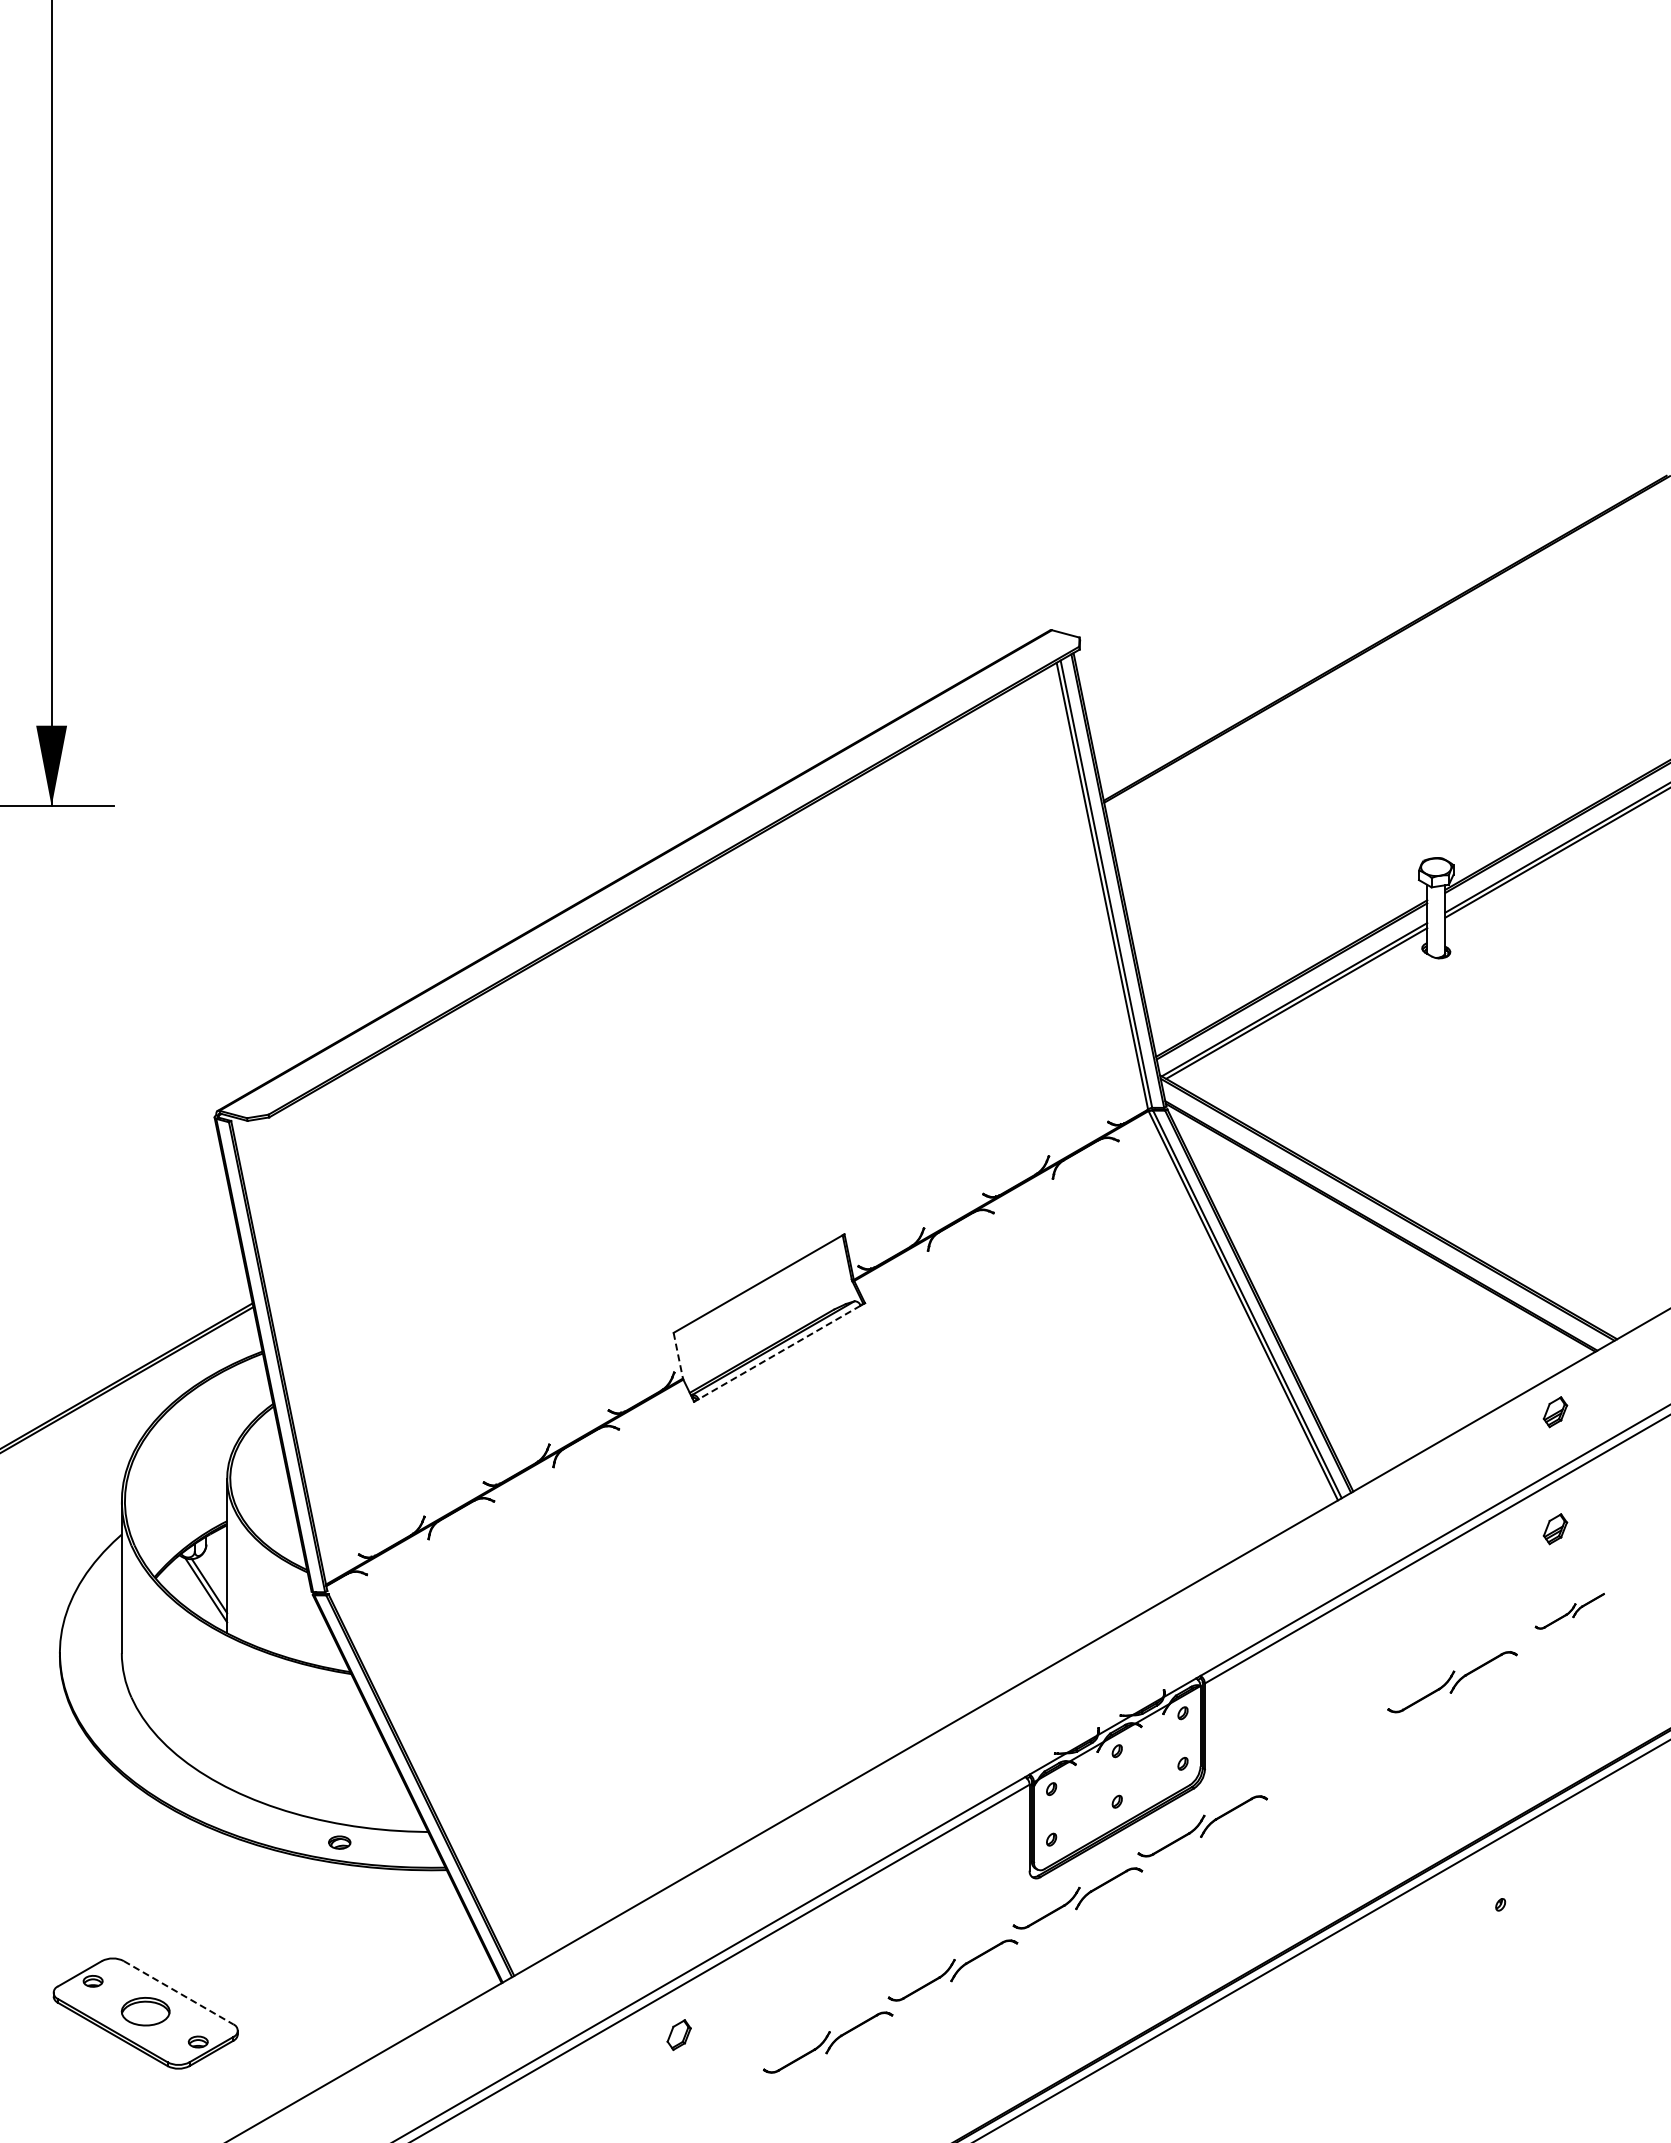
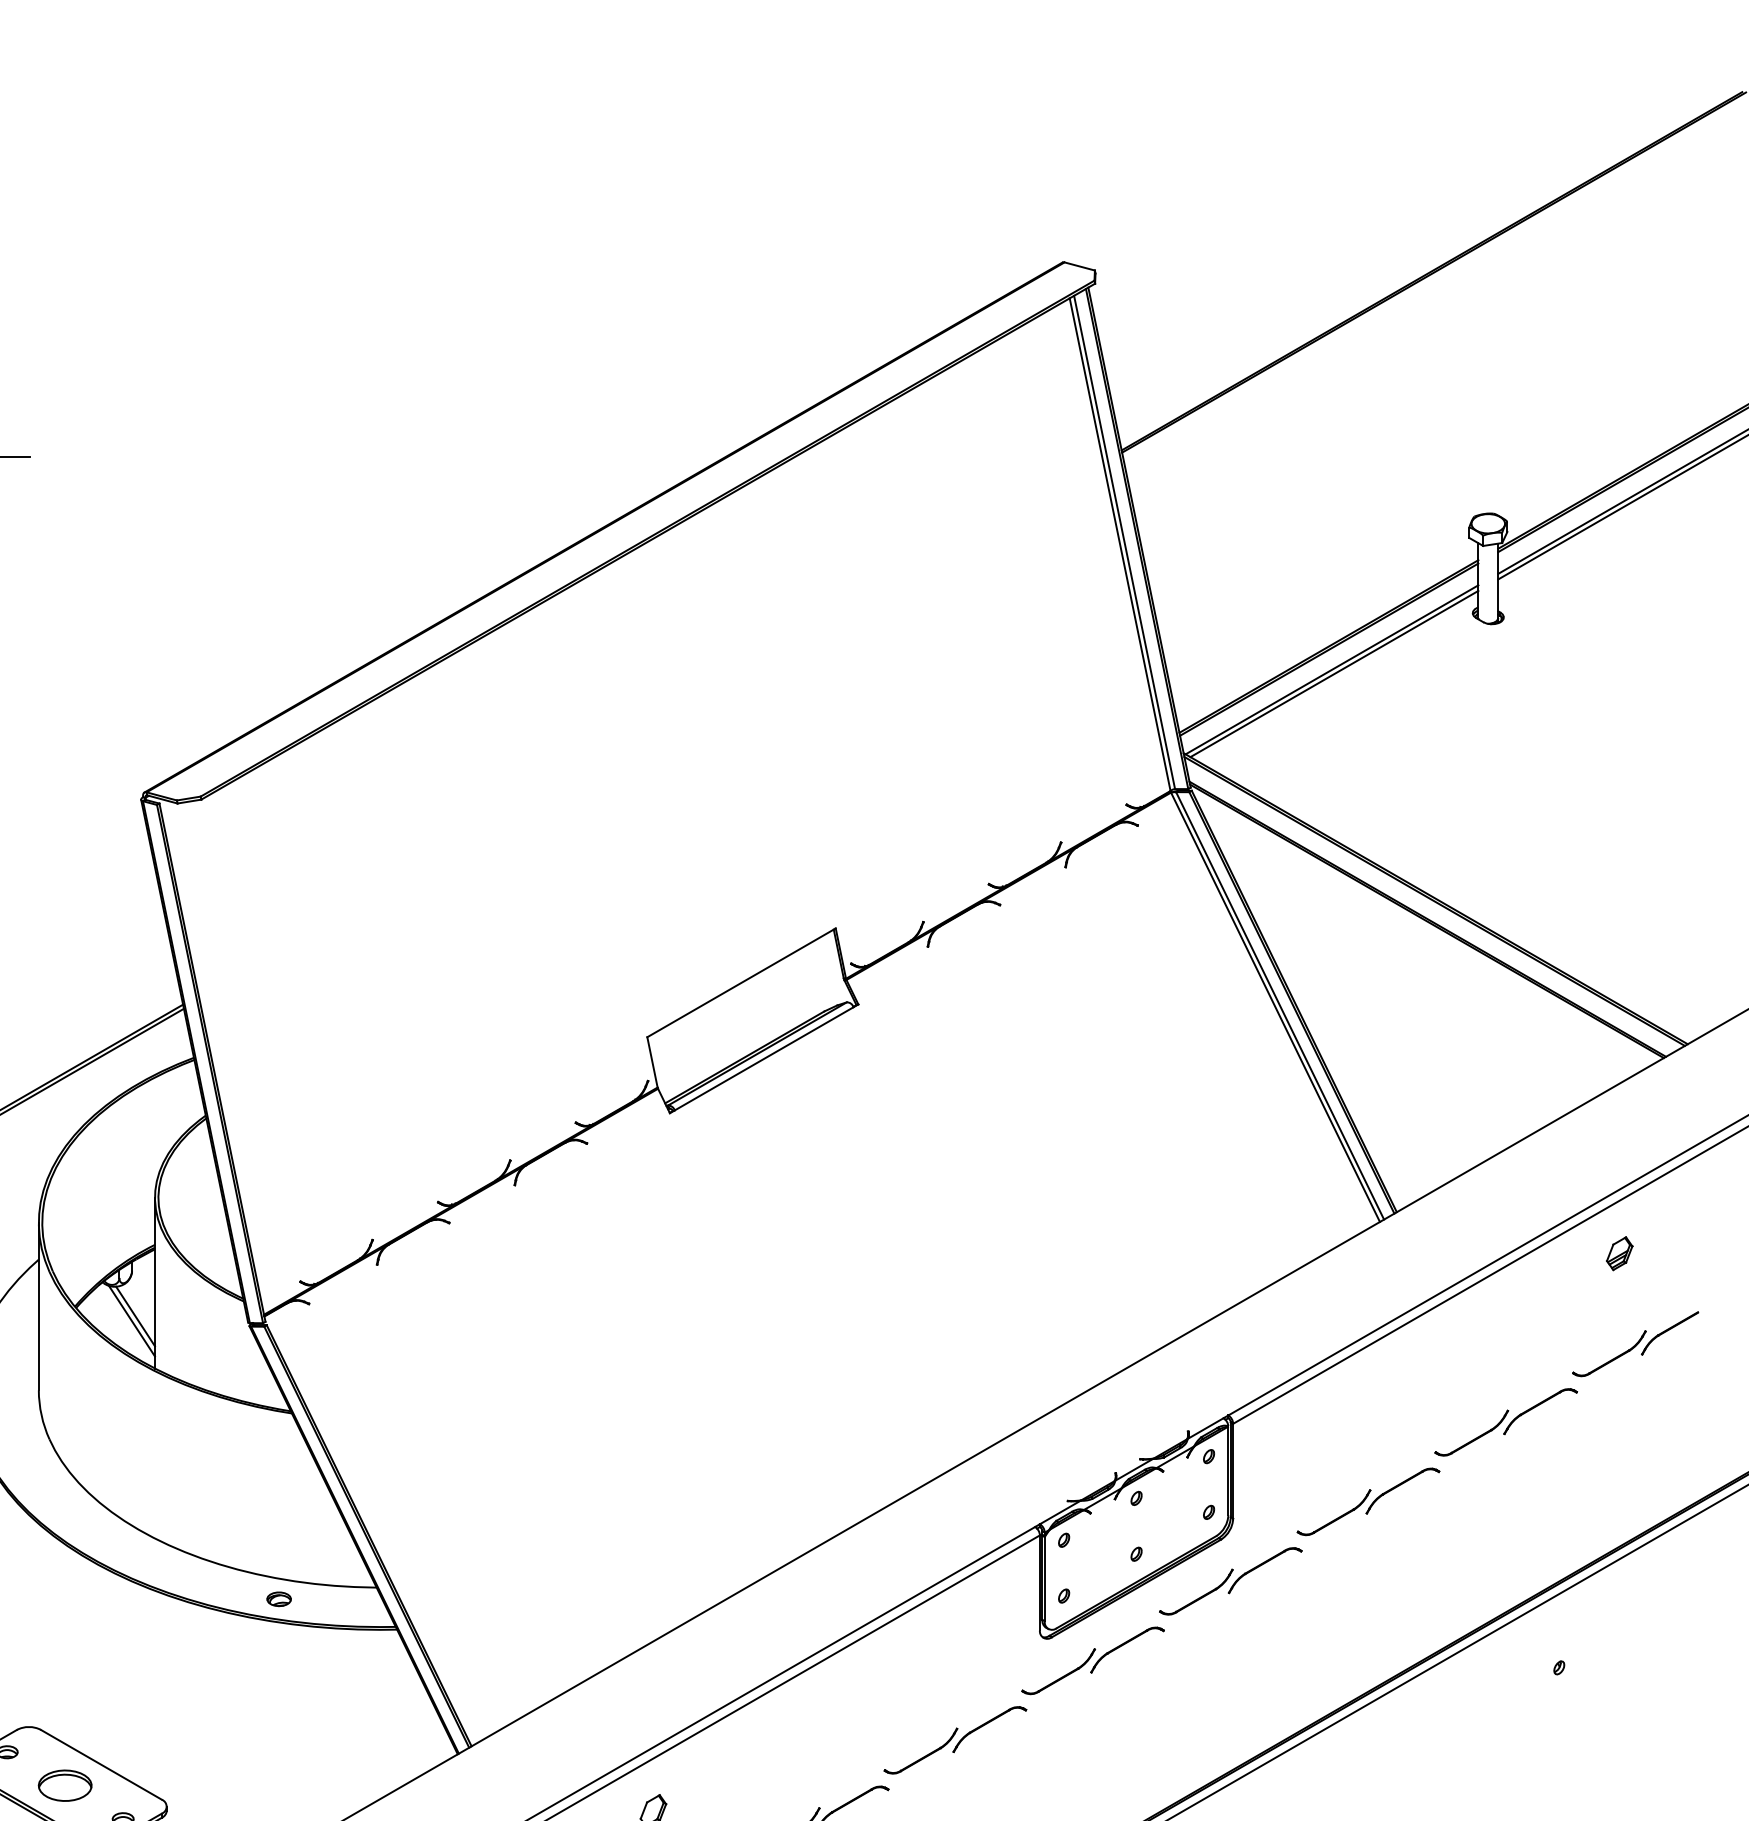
line: (779, 1352) -> (764, 1058), dashed -> solid
line: (678, 1356) -> (652, 1063), dashed -> solid
part: (1555, 1412) -> (1619, 1125), removed
part: (1569, 1611) -> (1635, 1344), size x1.67
part: (1327, 1754) -> (1368, 1502), added
line: (179, 1992) -> (102, 1764), dashed -> solid

